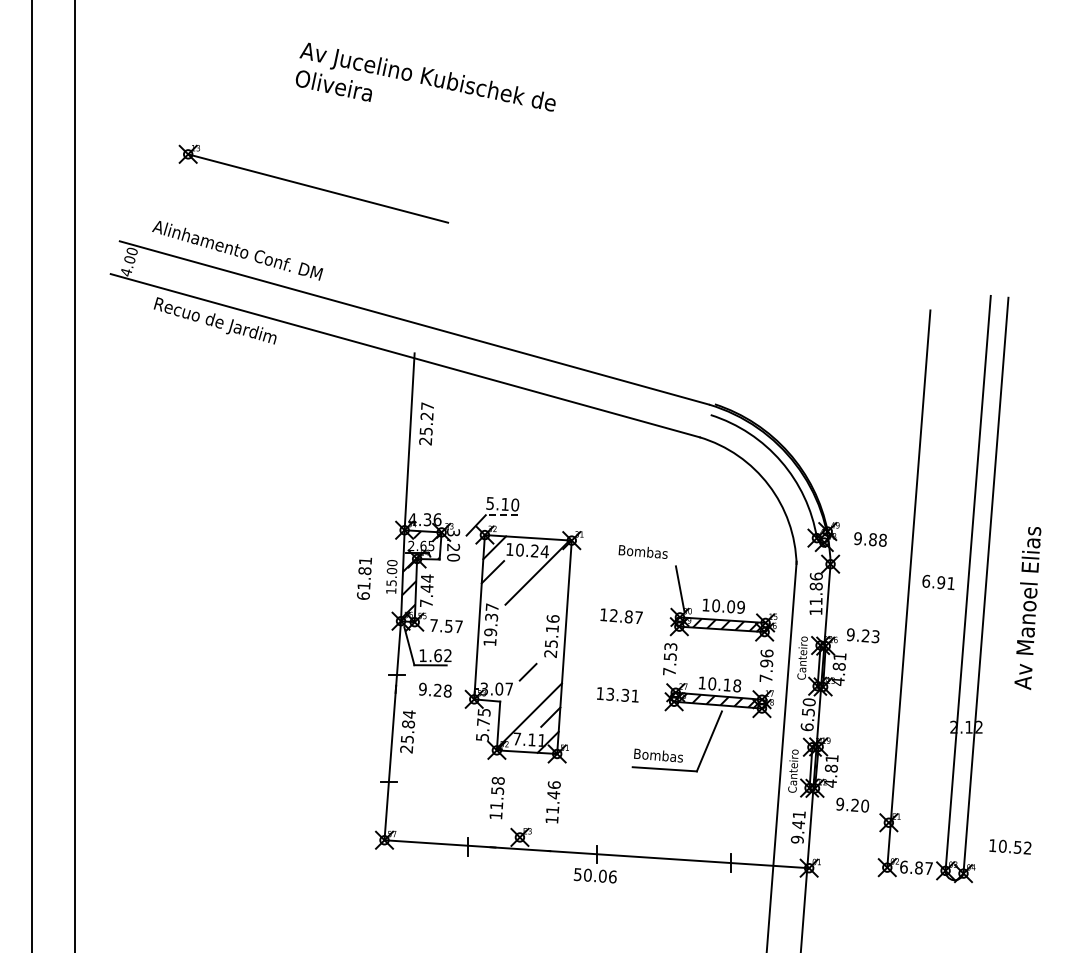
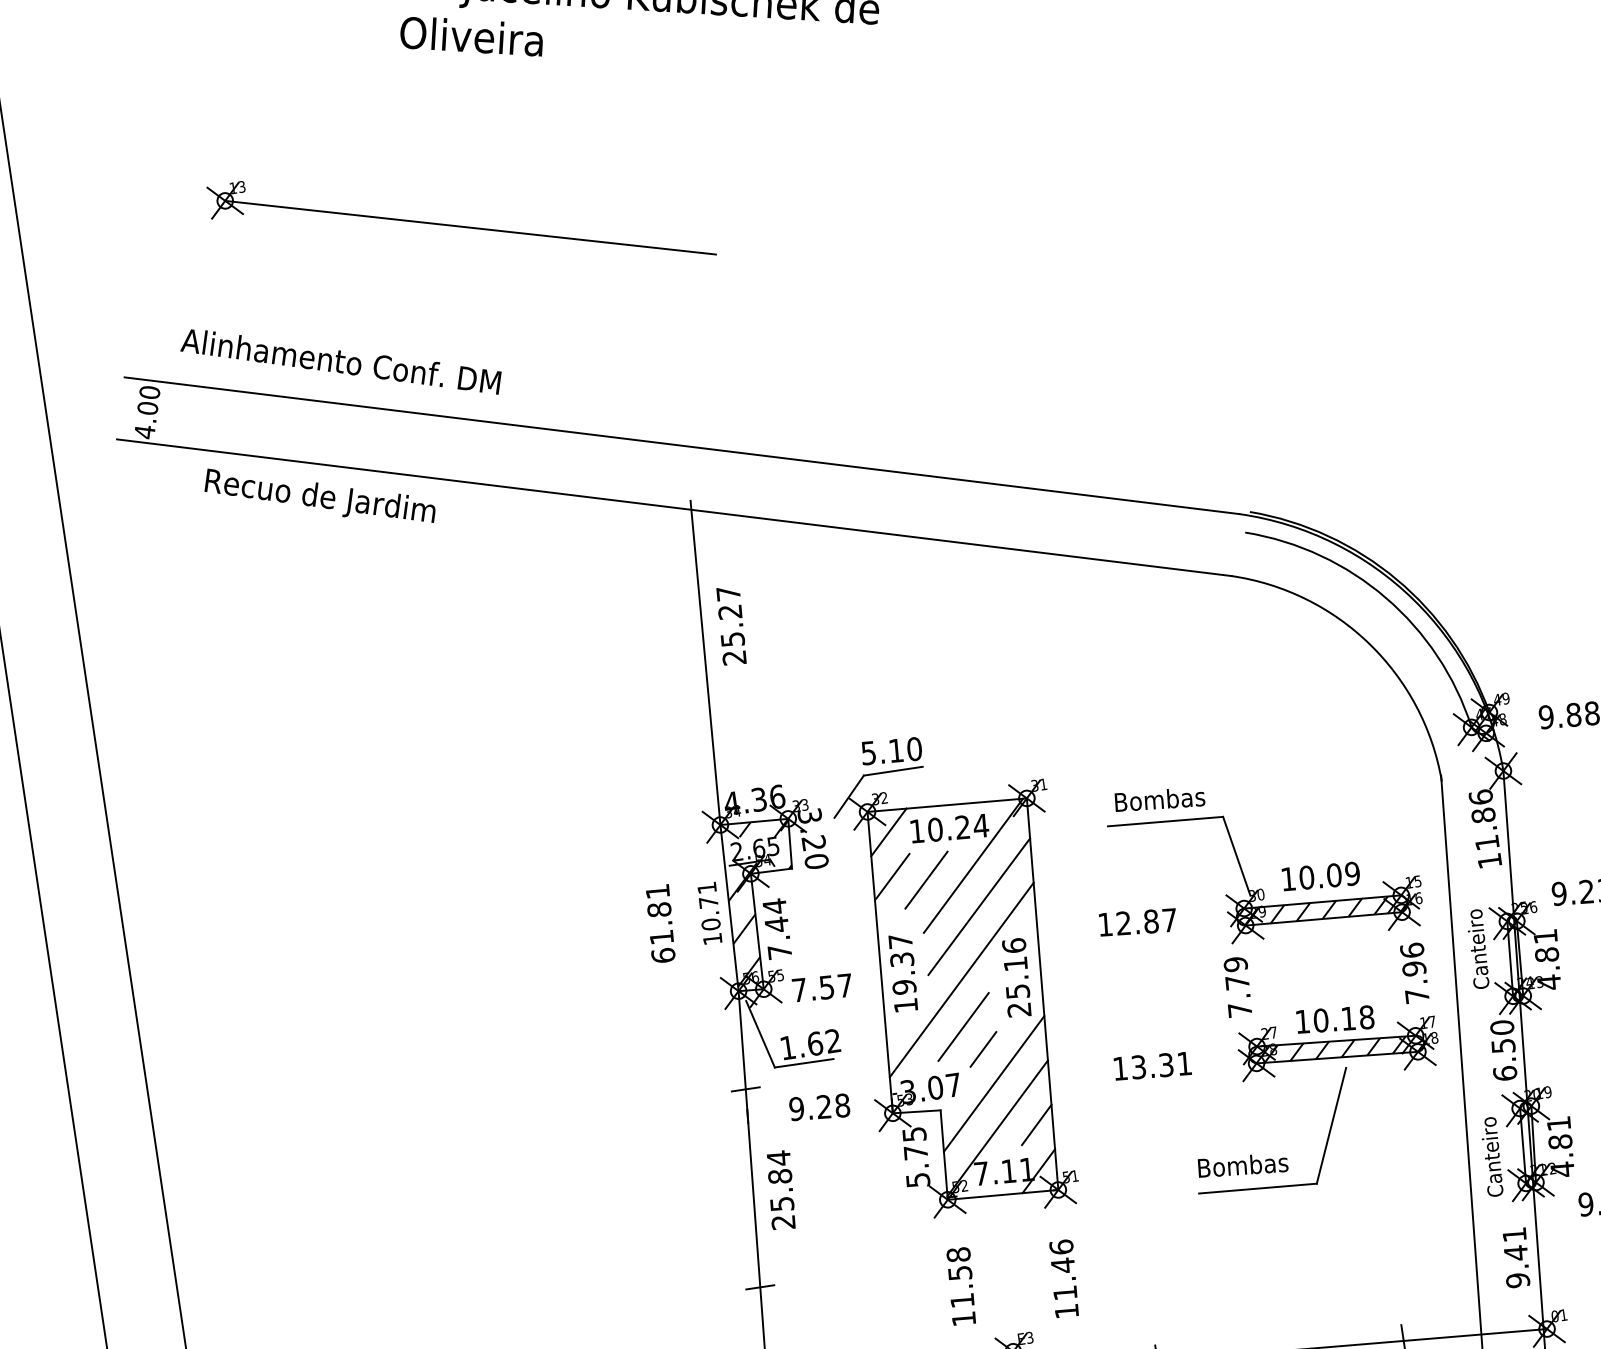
line: (501, 515) -> (892, 771), dashed -> solid
line: (644, 564) -> (1165, 822), added
text: (391, 573) -> (708, 907), 15.00 -> 10.71
line: (510, 576) -> (925, 880), added
line: (537, 594) -> (979, 905), added
line: (521, 632) -> (960, 978), added
text: (670, 651) -> (1236, 973), 7.53 -> 7.79
line: (519, 658) -> (963, 1026), added
line: (530, 691) -> (992, 1083), added

